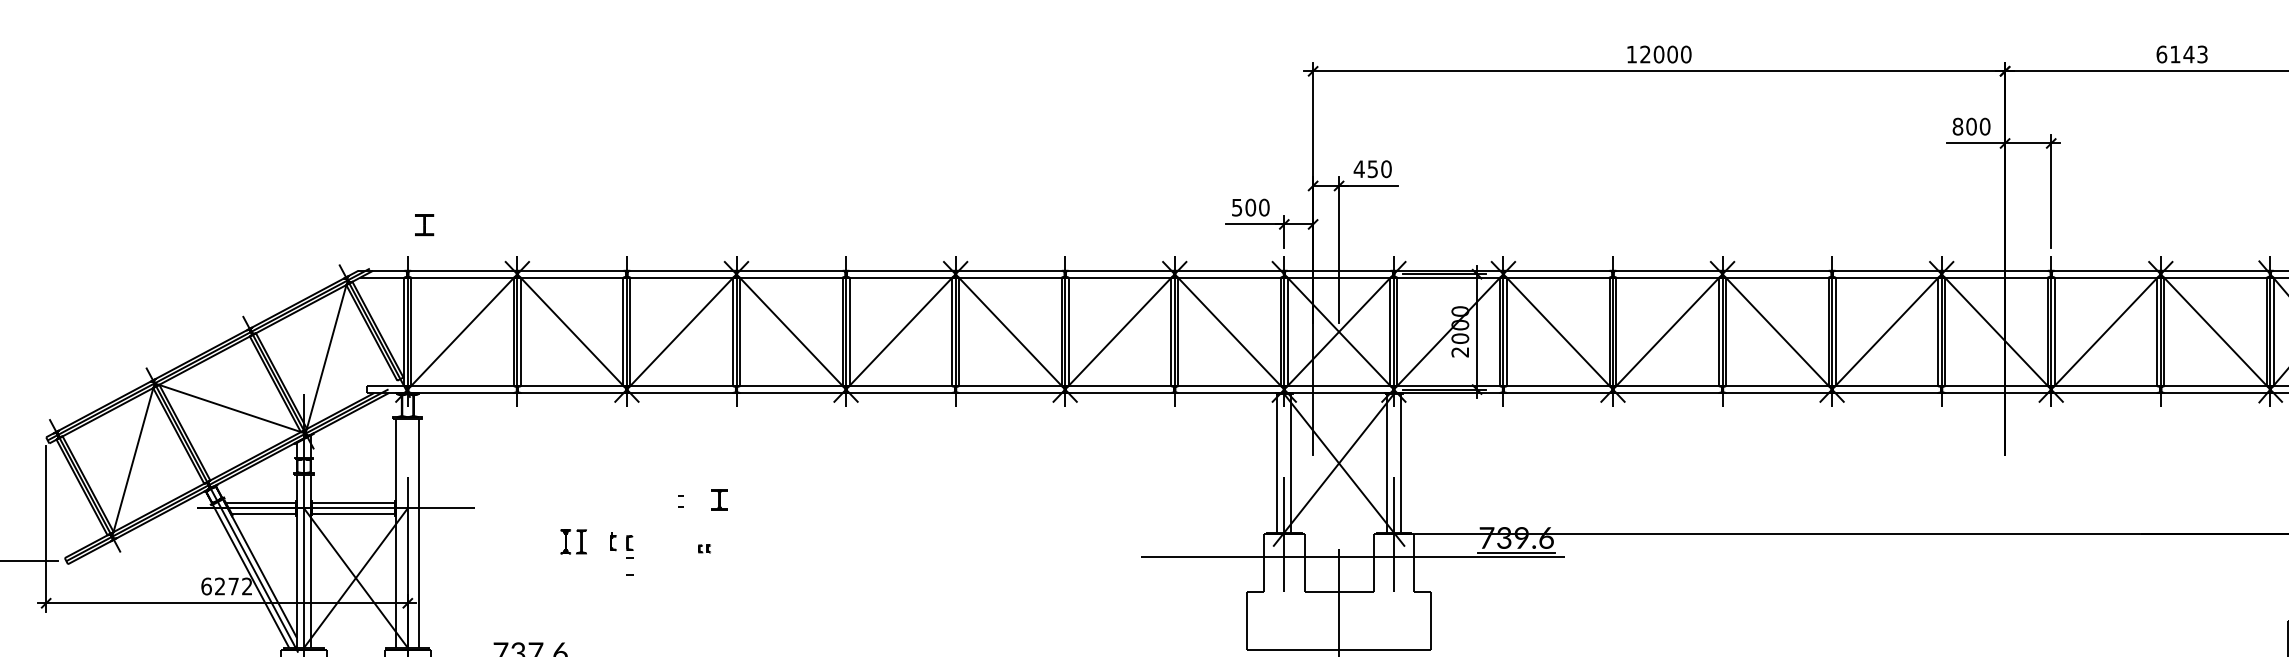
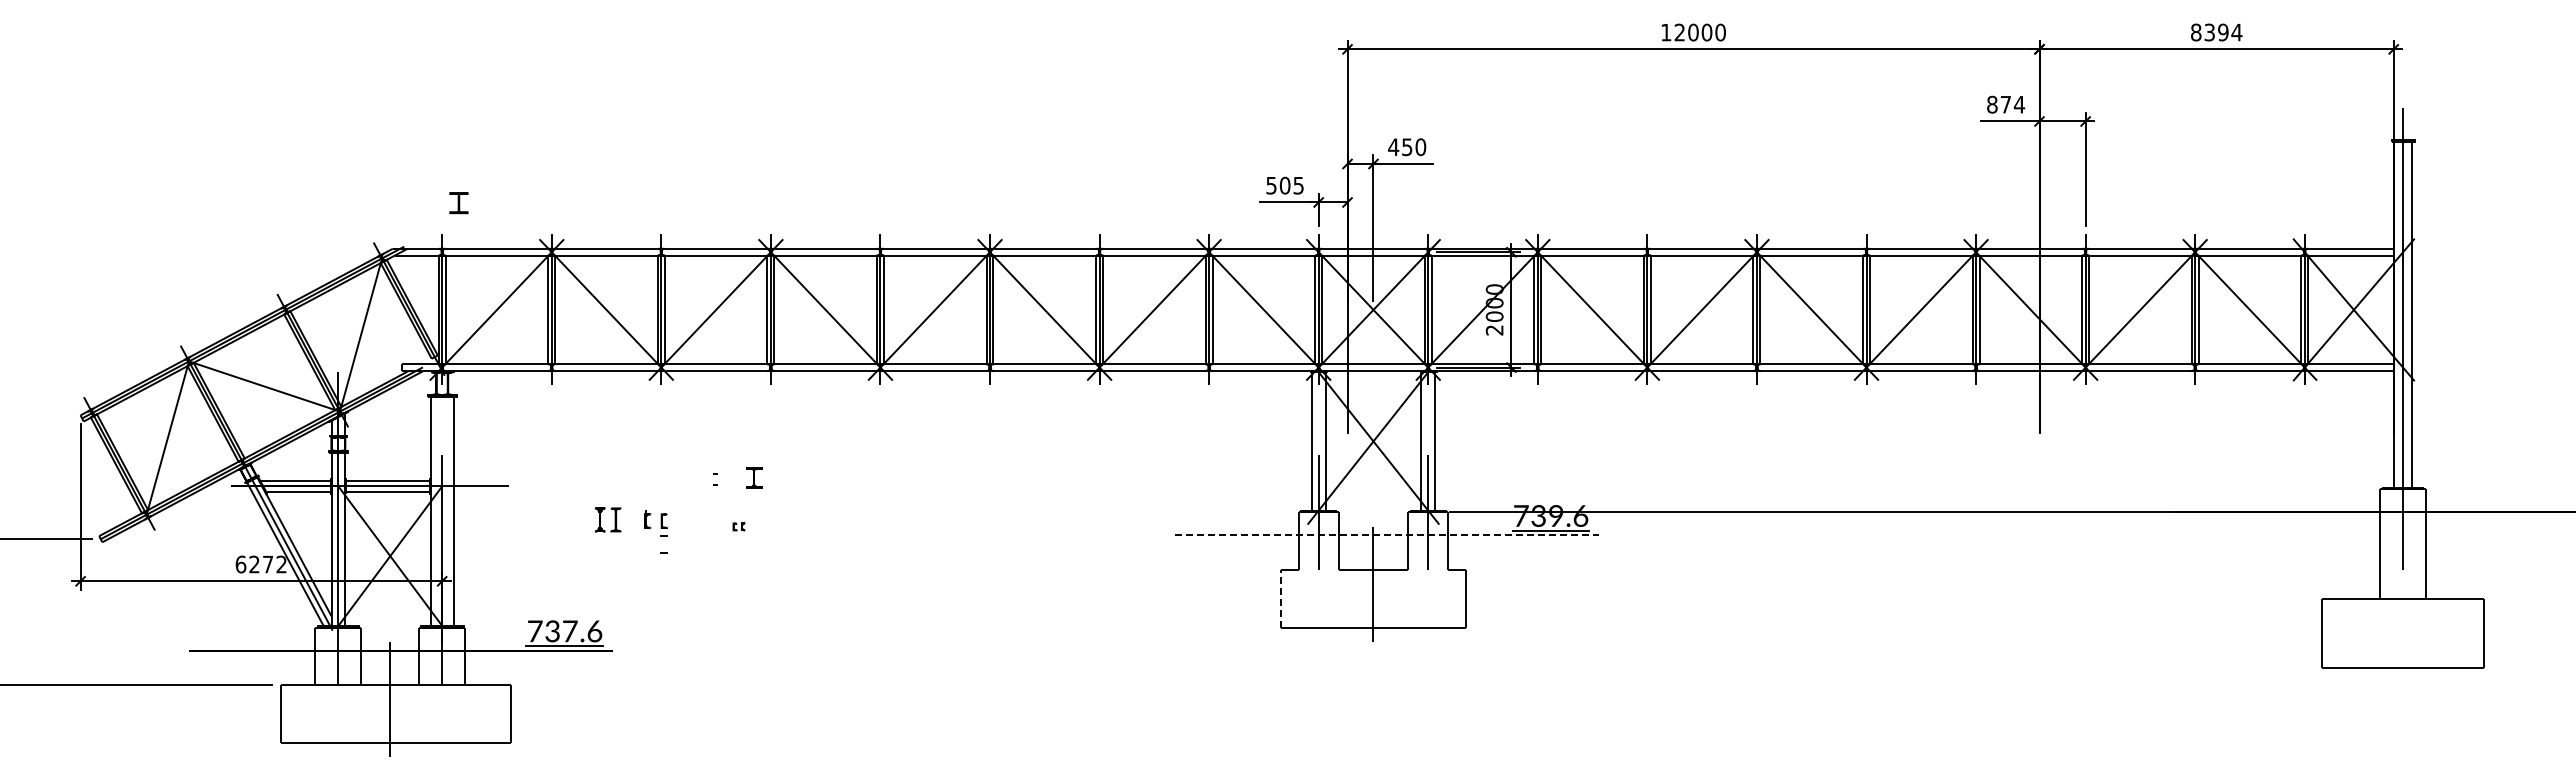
text: (2182, 54) -> (2216, 32), 6143 -> 8394
text: (1978, 126) -> (2012, 104), 800 -> 874
text: (1264, 207) -> (1298, 185), 500 -> 505
line: (1353, 557) -> (1387, 535), solid -> dashed
line: (1247, 620) -> (1281, 598), solid -> dashed

